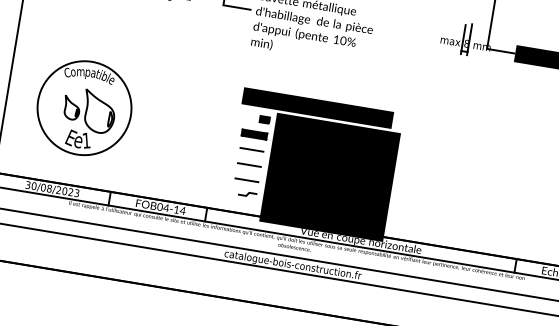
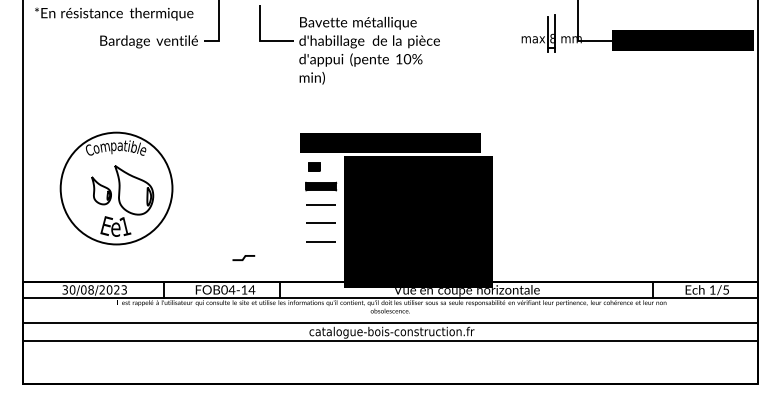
part: (264, 119) -> (314, 166), moved
line: (247, 193) -> (243, 257), moved

